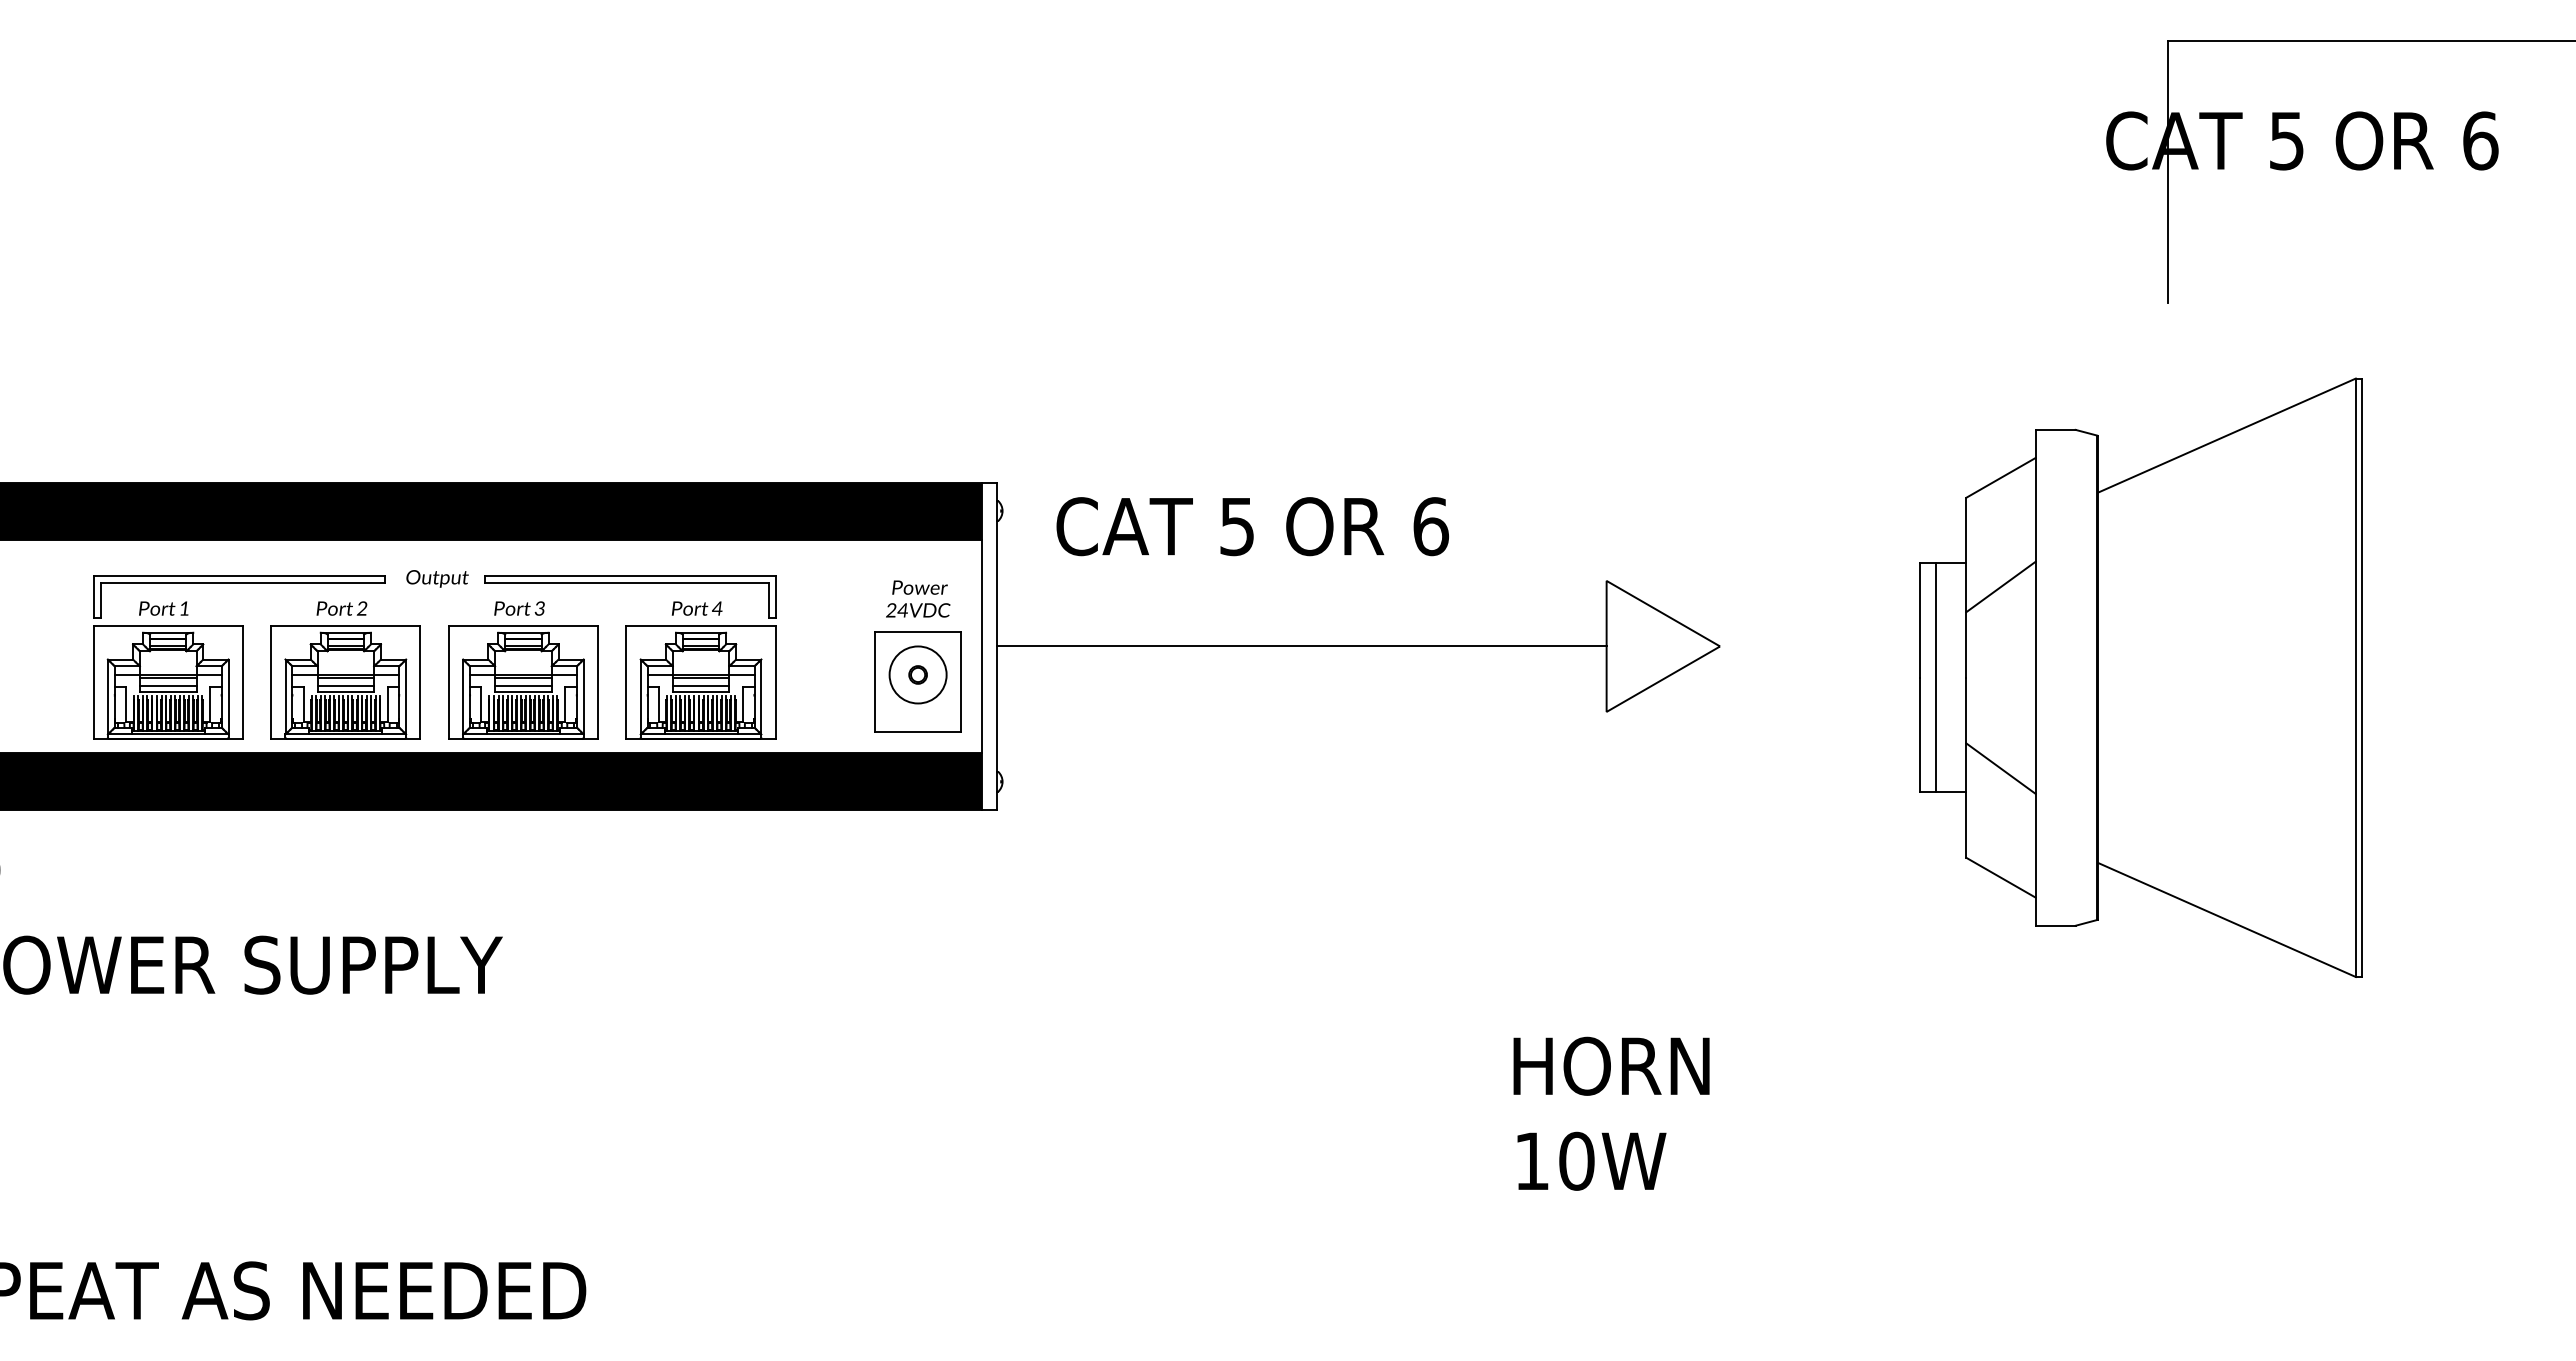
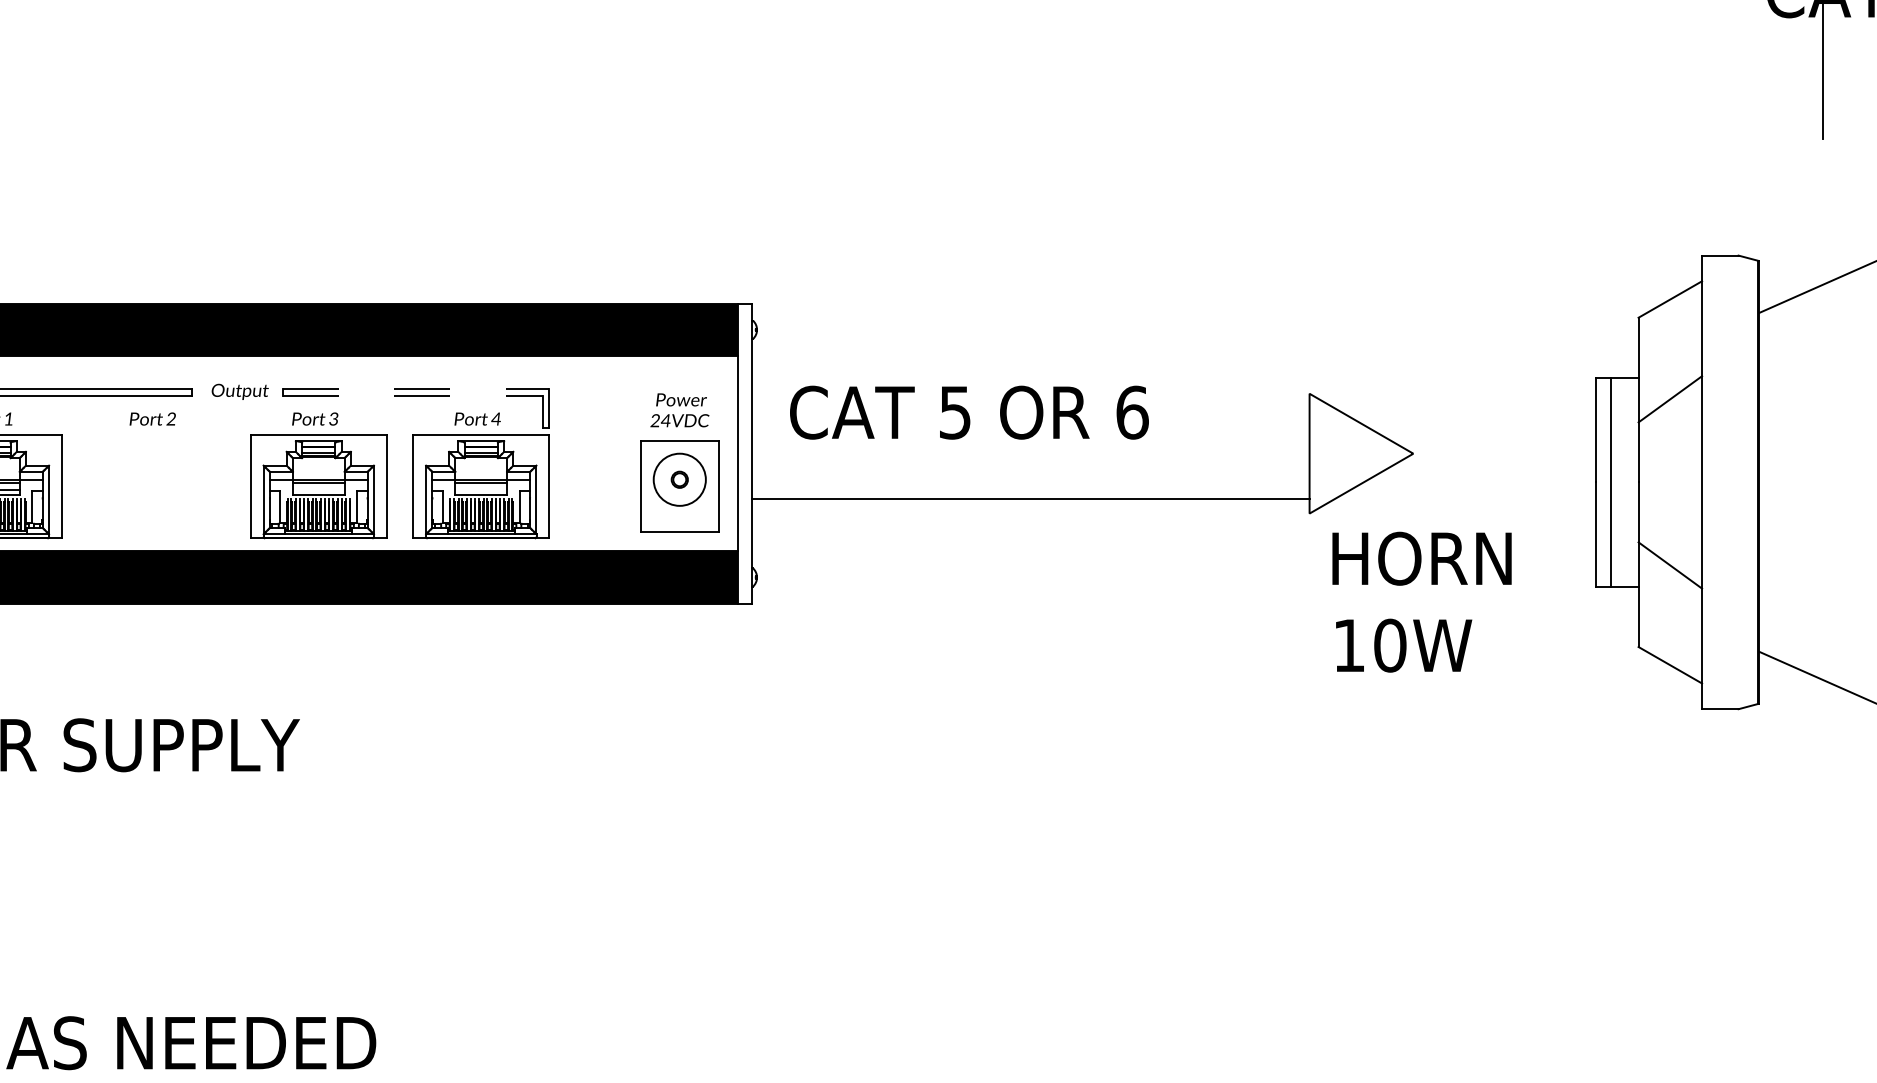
text: (1252, 526) -> (969, 412), moved
line: (630, 575) -> (416, 388), solid -> dashed
line: (626, 582) -> (413, 395), solid -> dashed
line: (1301, 646) -> (1030, 498), moved
part: (345, 682) -> (156, 486), removed
line: (523, 686) -> (318, 490), removed
line: (700, 686) -> (480, 490), removed
text: (1611, 1113) -> (1421, 601), moved

